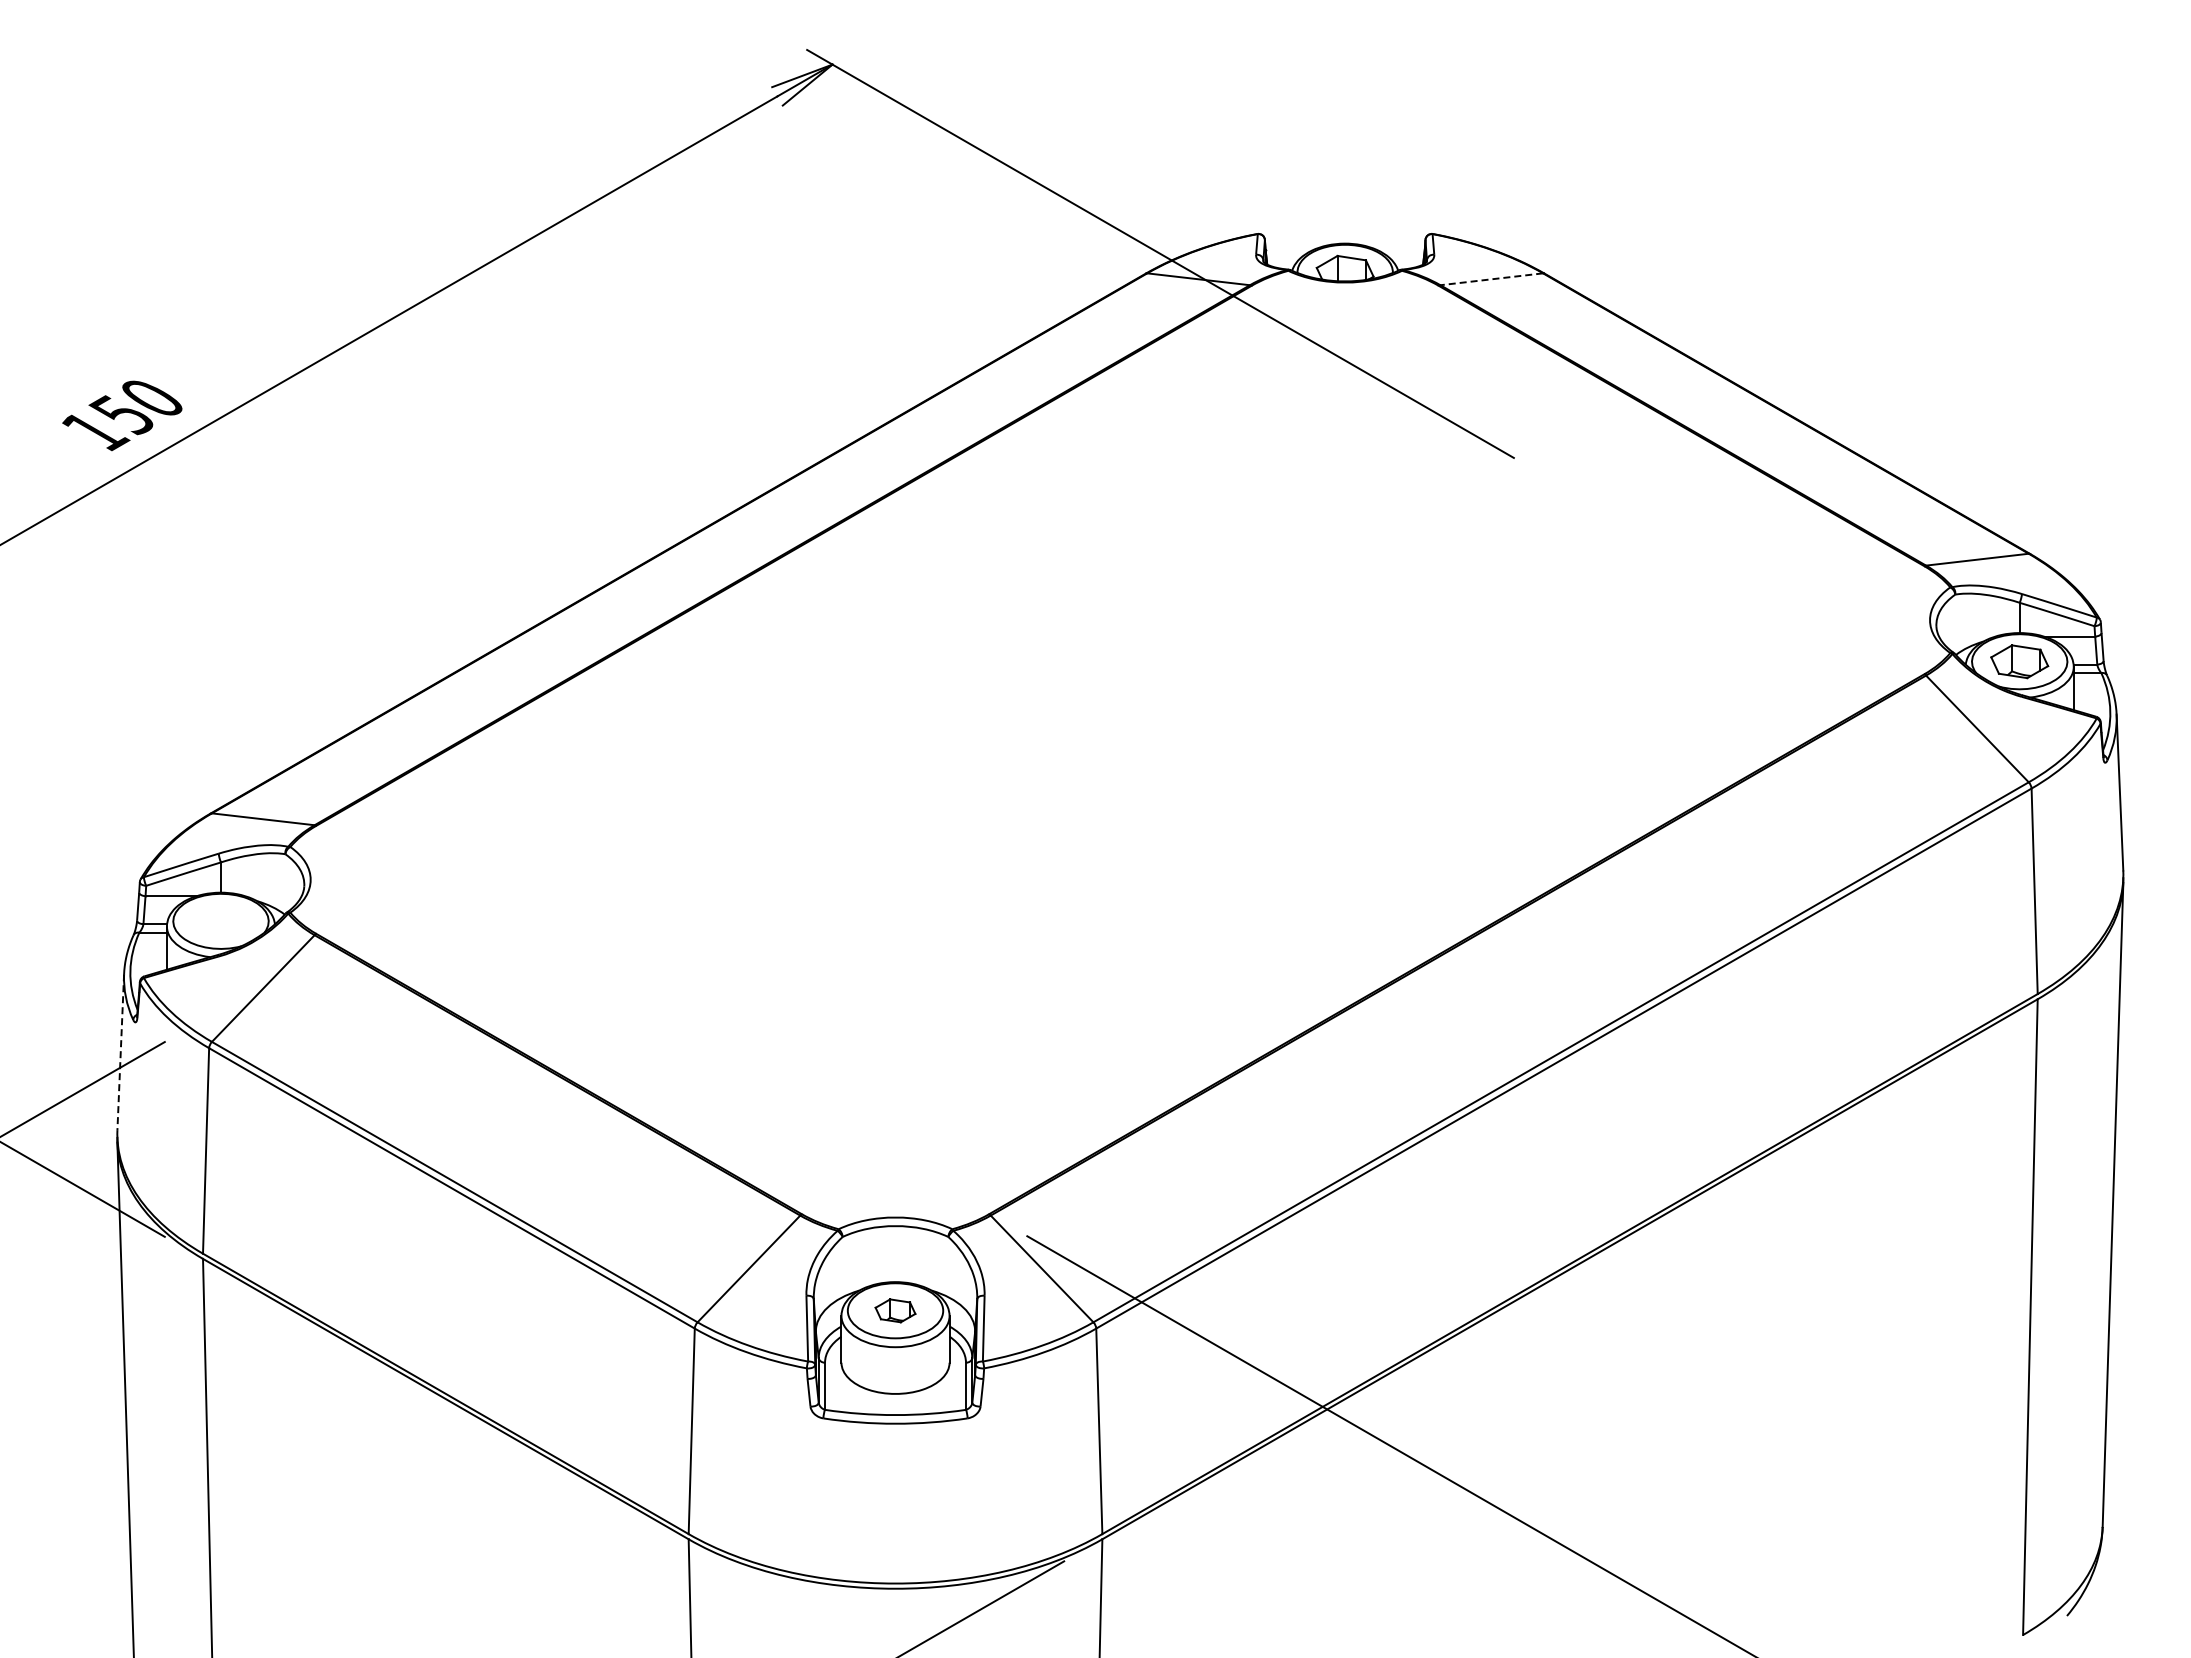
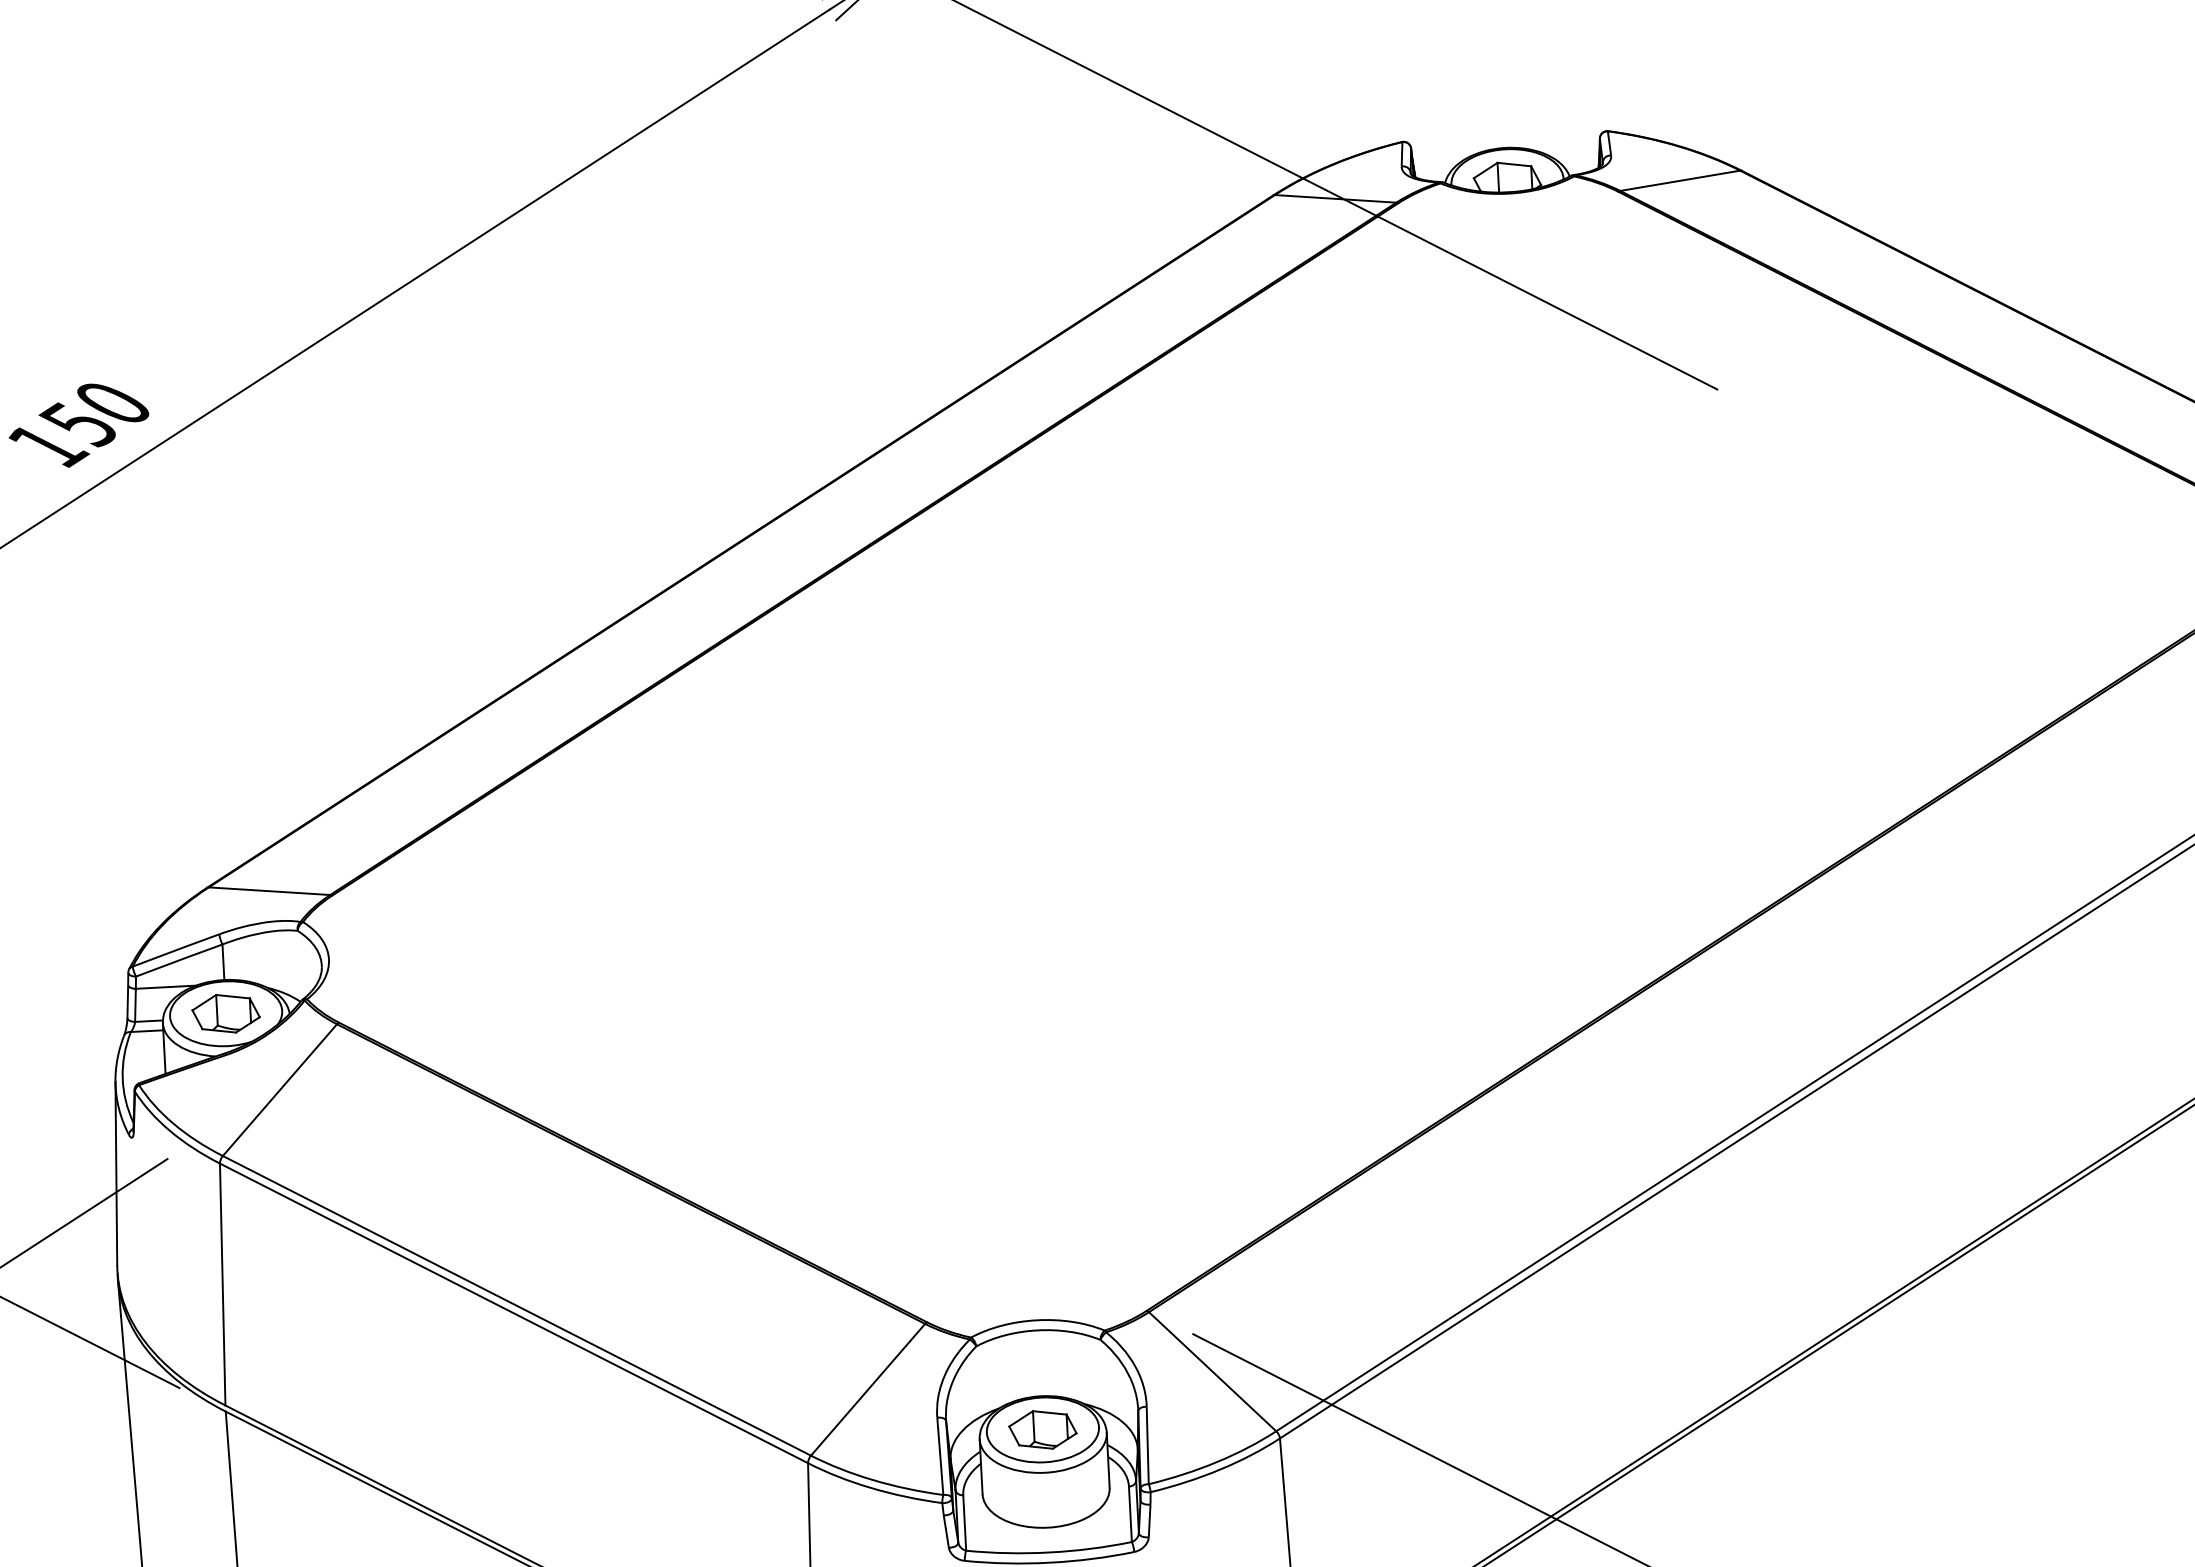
line: (1491, 279) -> (1679, 181), dashed -> solid
part: (220, 921) -> (225, 1013), added
line: (120, 1052) -> (116, 1174), dashed -> solid
part: (895, 1310) -> (1042, 1429), size x1.43

